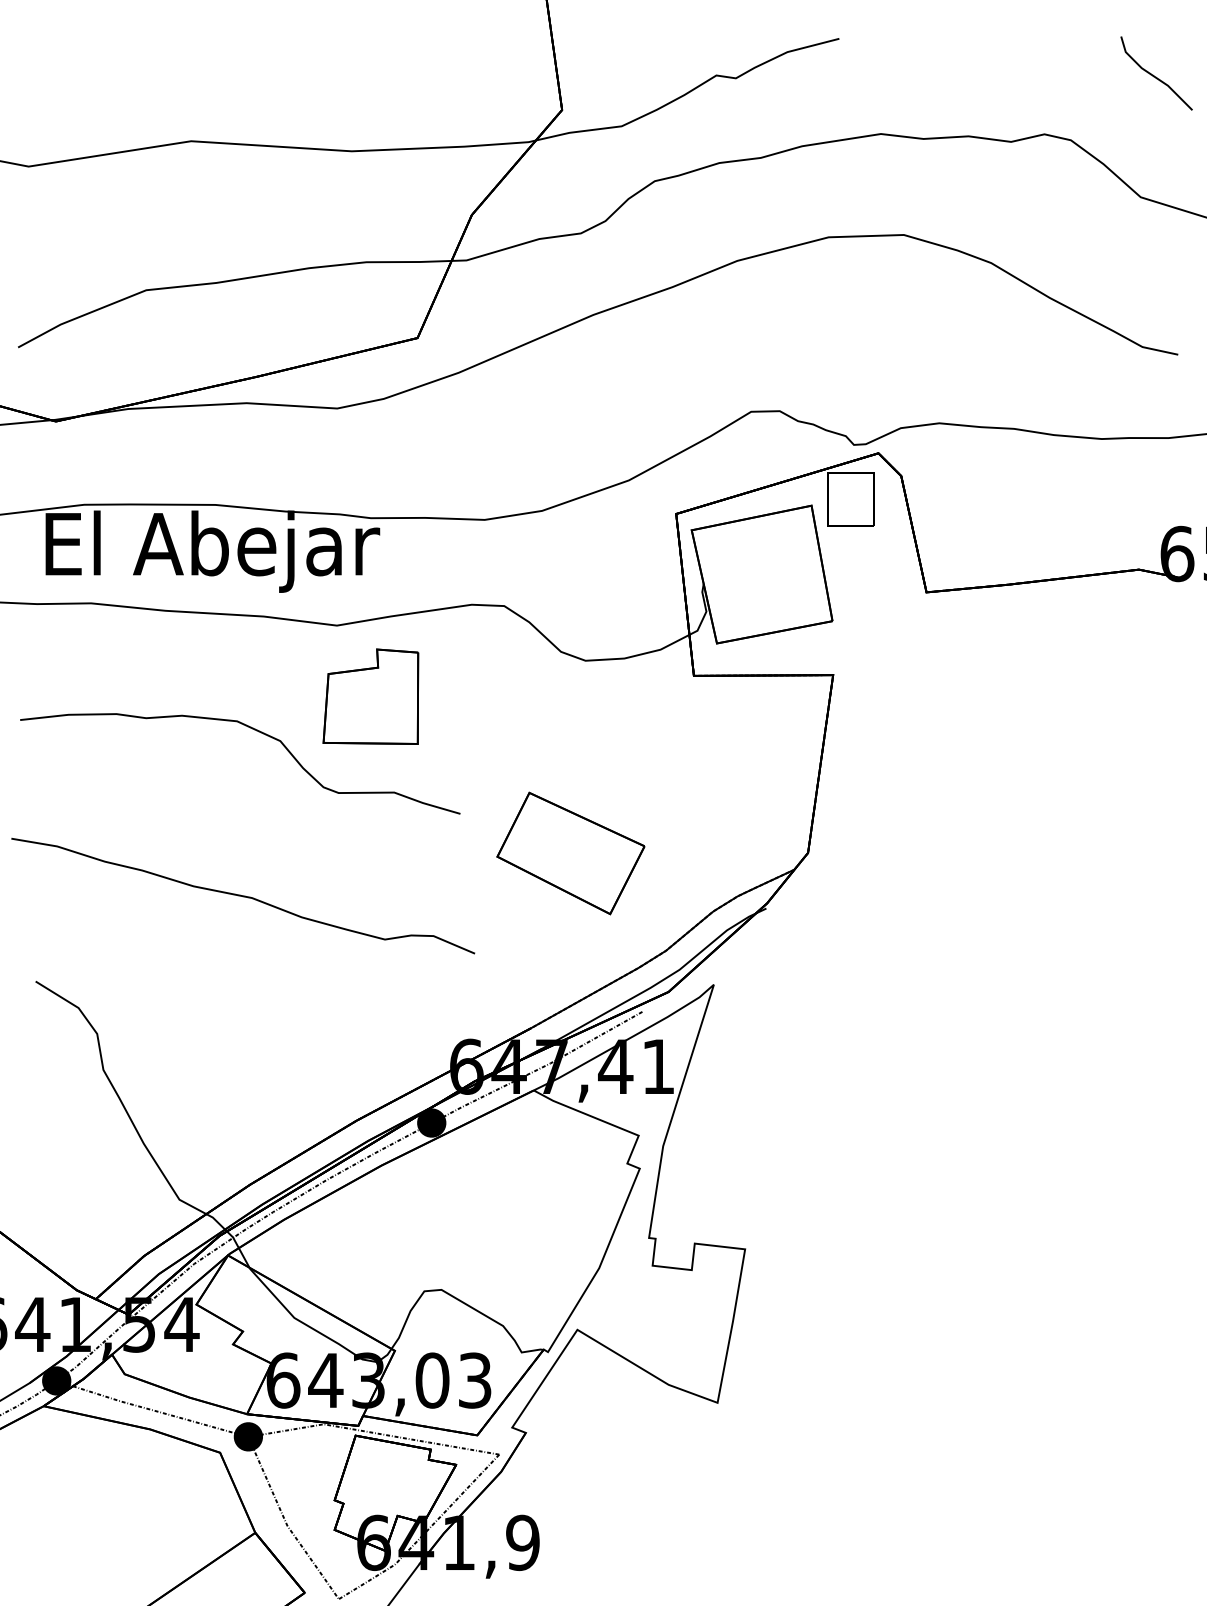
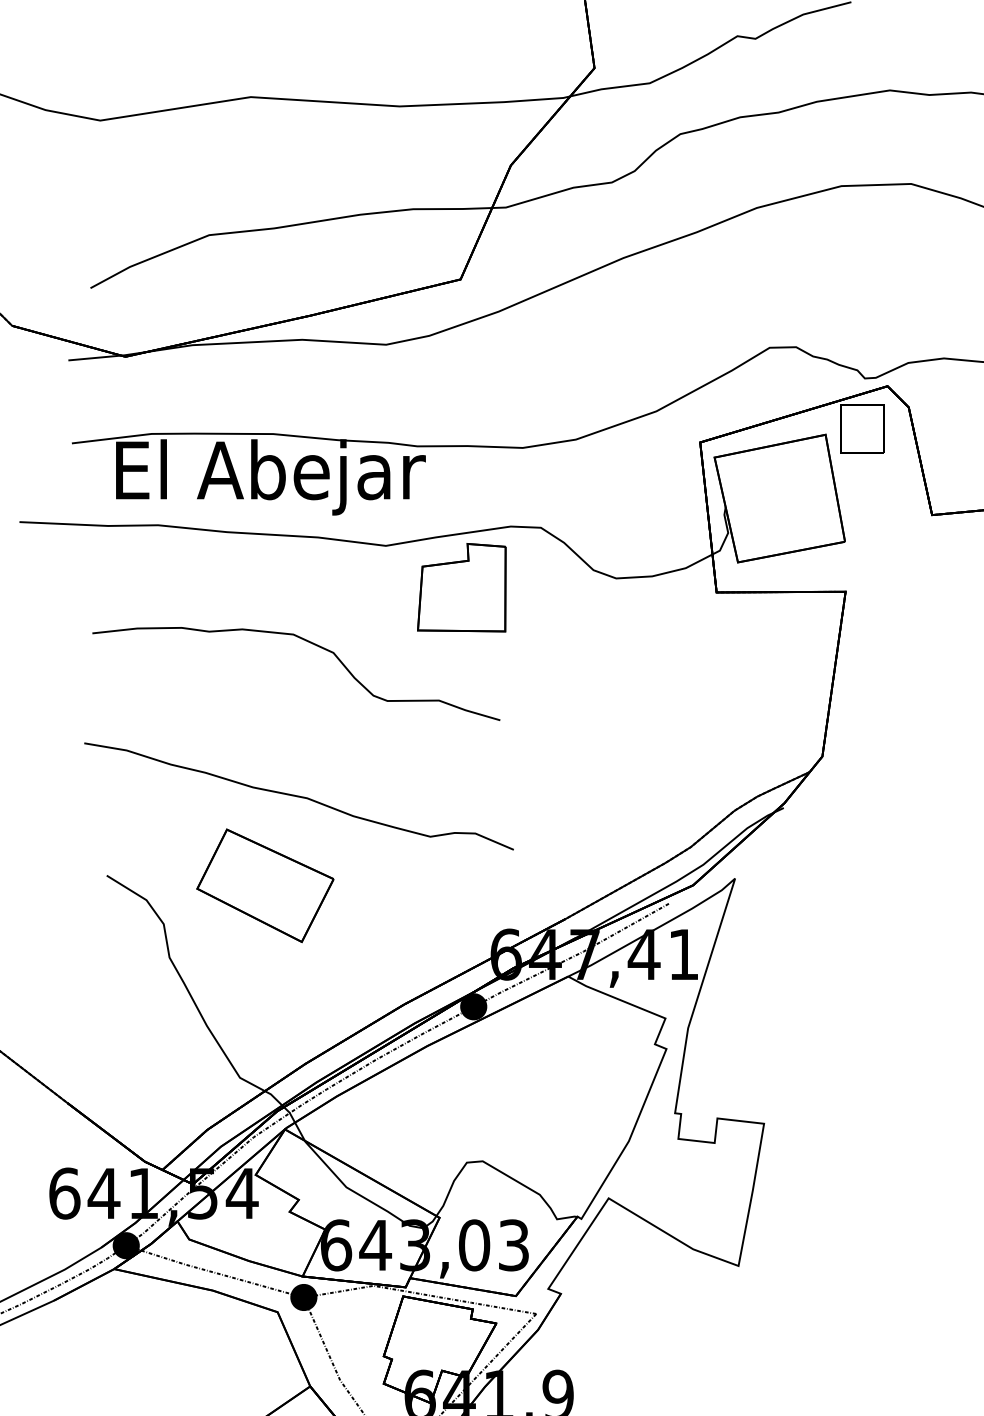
part: (370, 696) -> (461, 587), moved
part: (570, 853) -> (265, 885), moved

